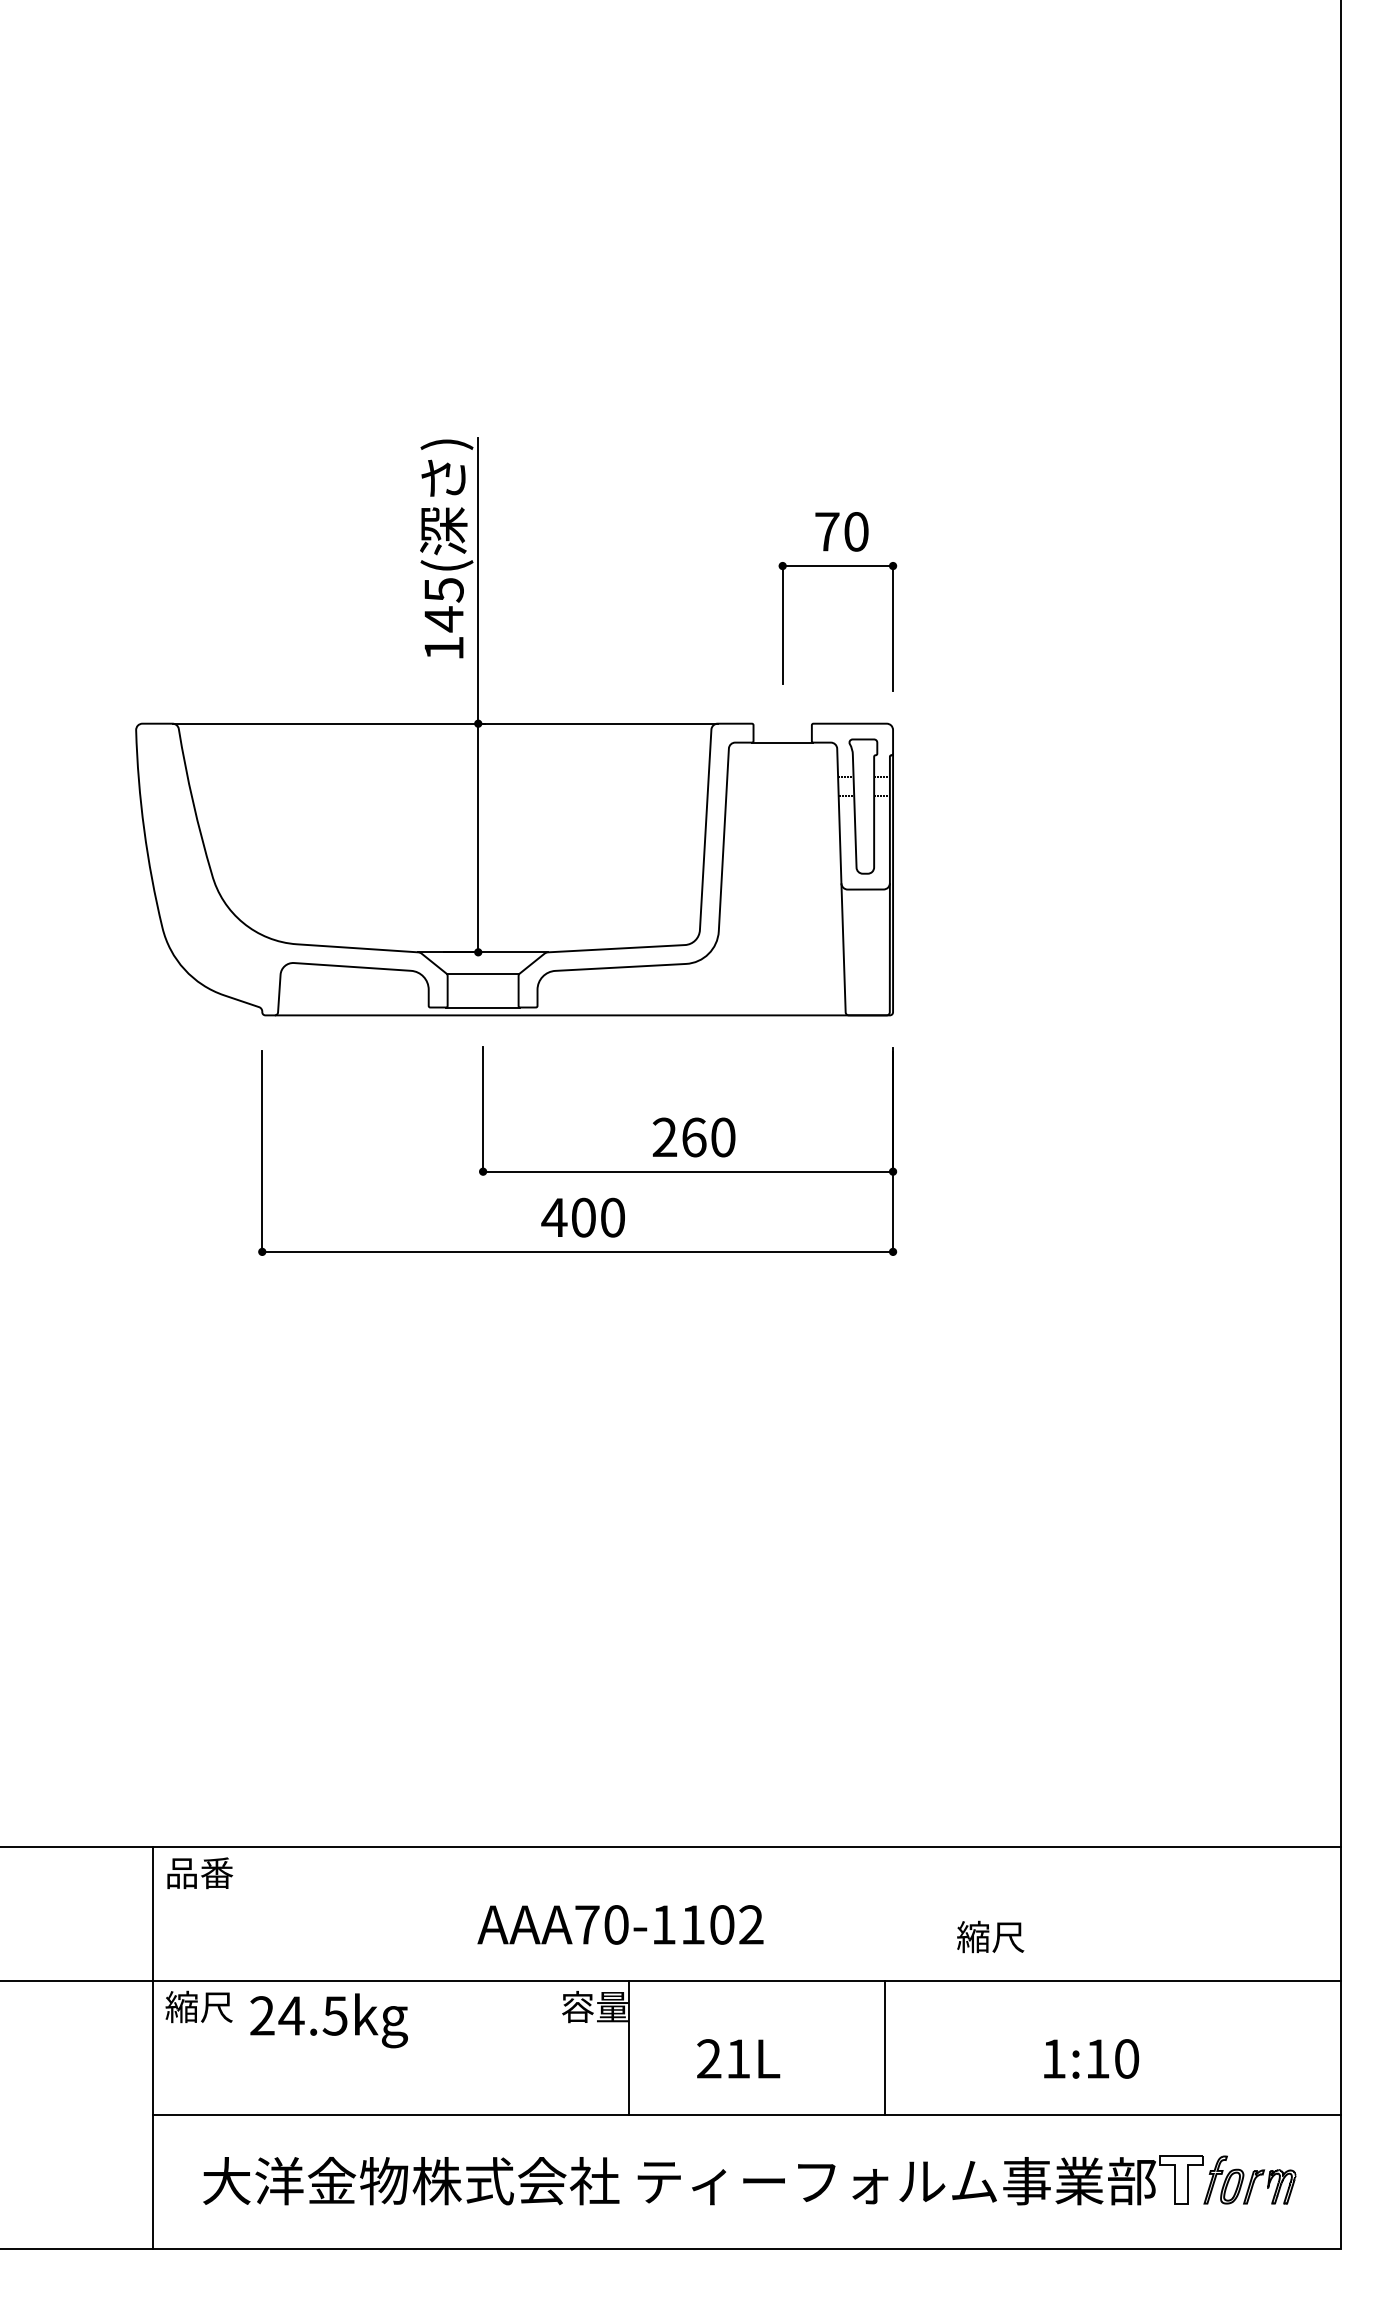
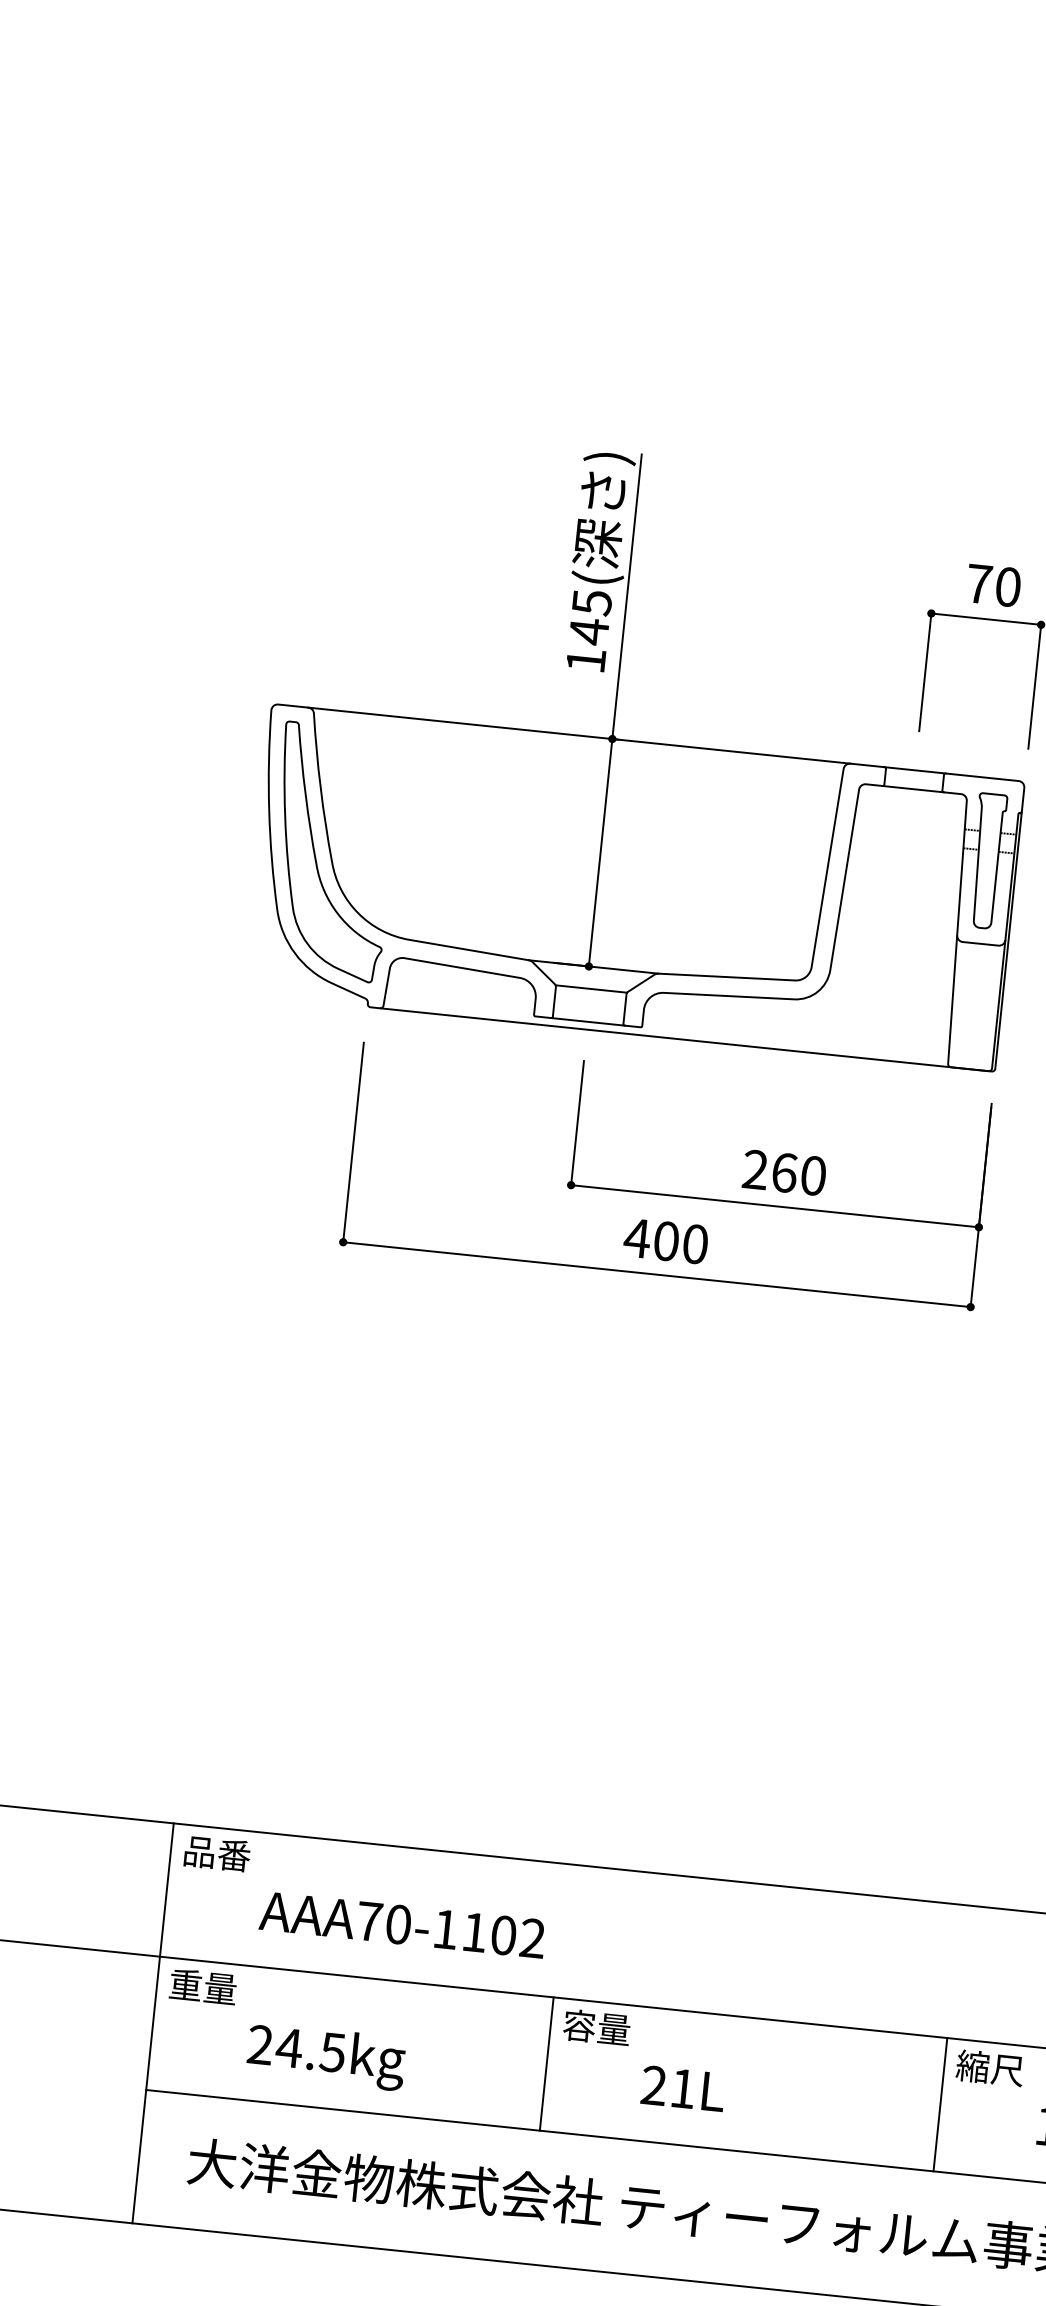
line: (782, 723) -> (914, 770), added
part: (195, 869) -> (316, 855), added
text: (620, 1924) -> (402, 1924), moved
text: (990, 1936) -> (990, 2067), moved
text: (198, 2006) -> (202, 1986), 縮尺 -> 重量
text: (328, 2020) -> (325, 2056), moved
line: (629, 2048) -> (547, 2064), moved
line: (884, 2048) -> (939, 2104), moved
text: (738, 2058) -> (683, 2088), moved

